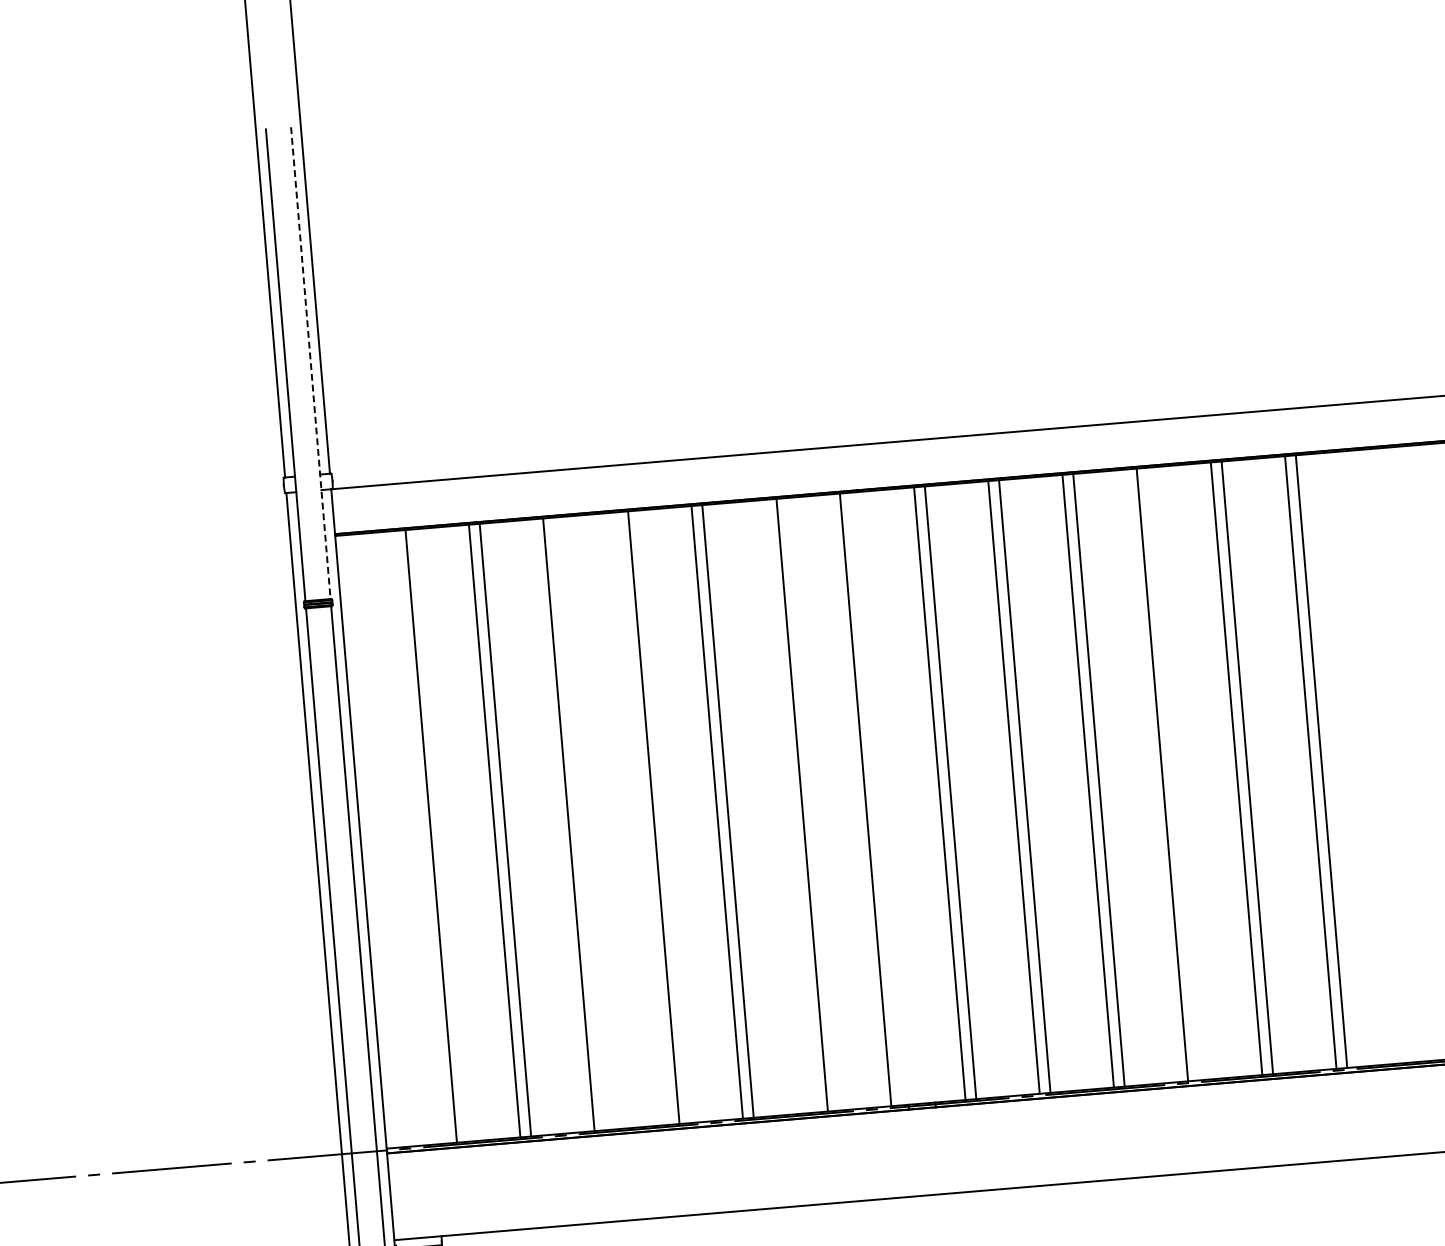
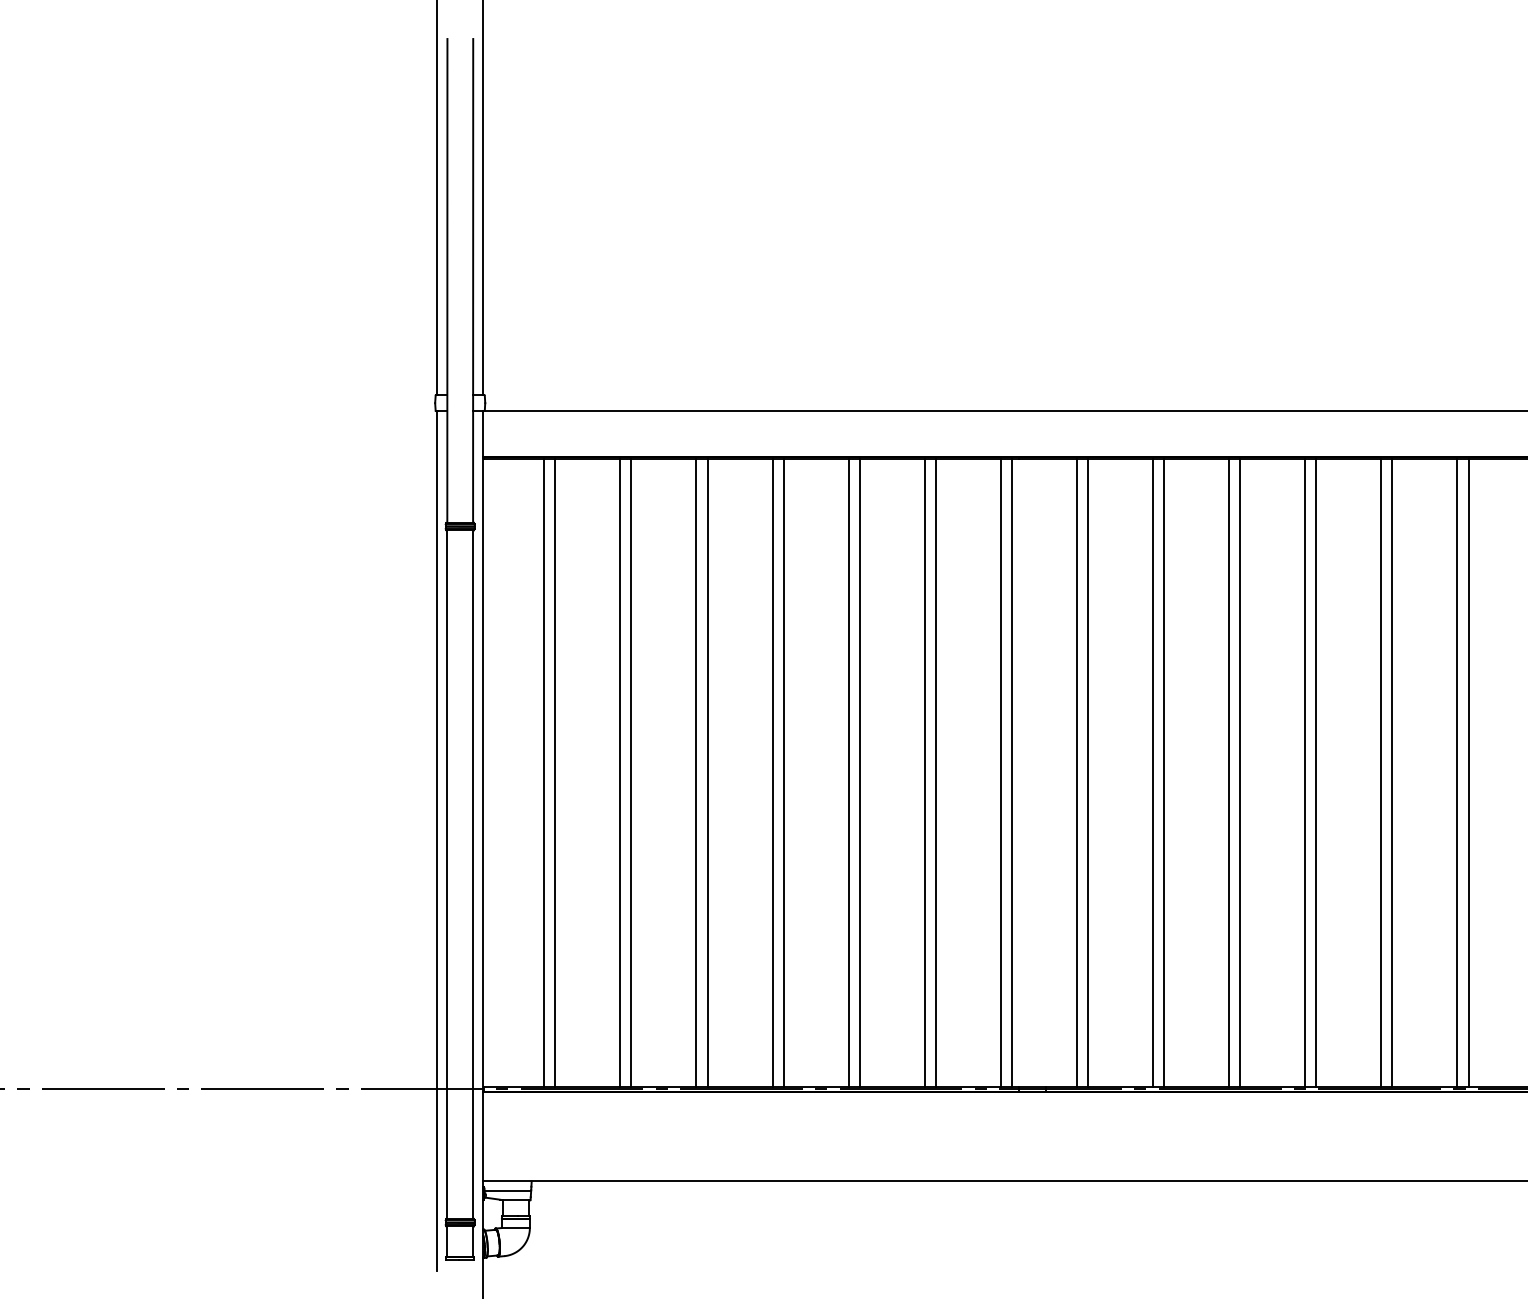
line: (311, 362) -> (473, 280), dashed -> solid
line: (1173, 774) -> (1316, 773), added
line: (876, 799) -> (1011, 773), added
line: (791, 806) -> (924, 773), added
line: (643, 818) -> (772, 773), added
line: (579, 824) -> (707, 773), added
line: (420, 837) -> (544, 773), added

